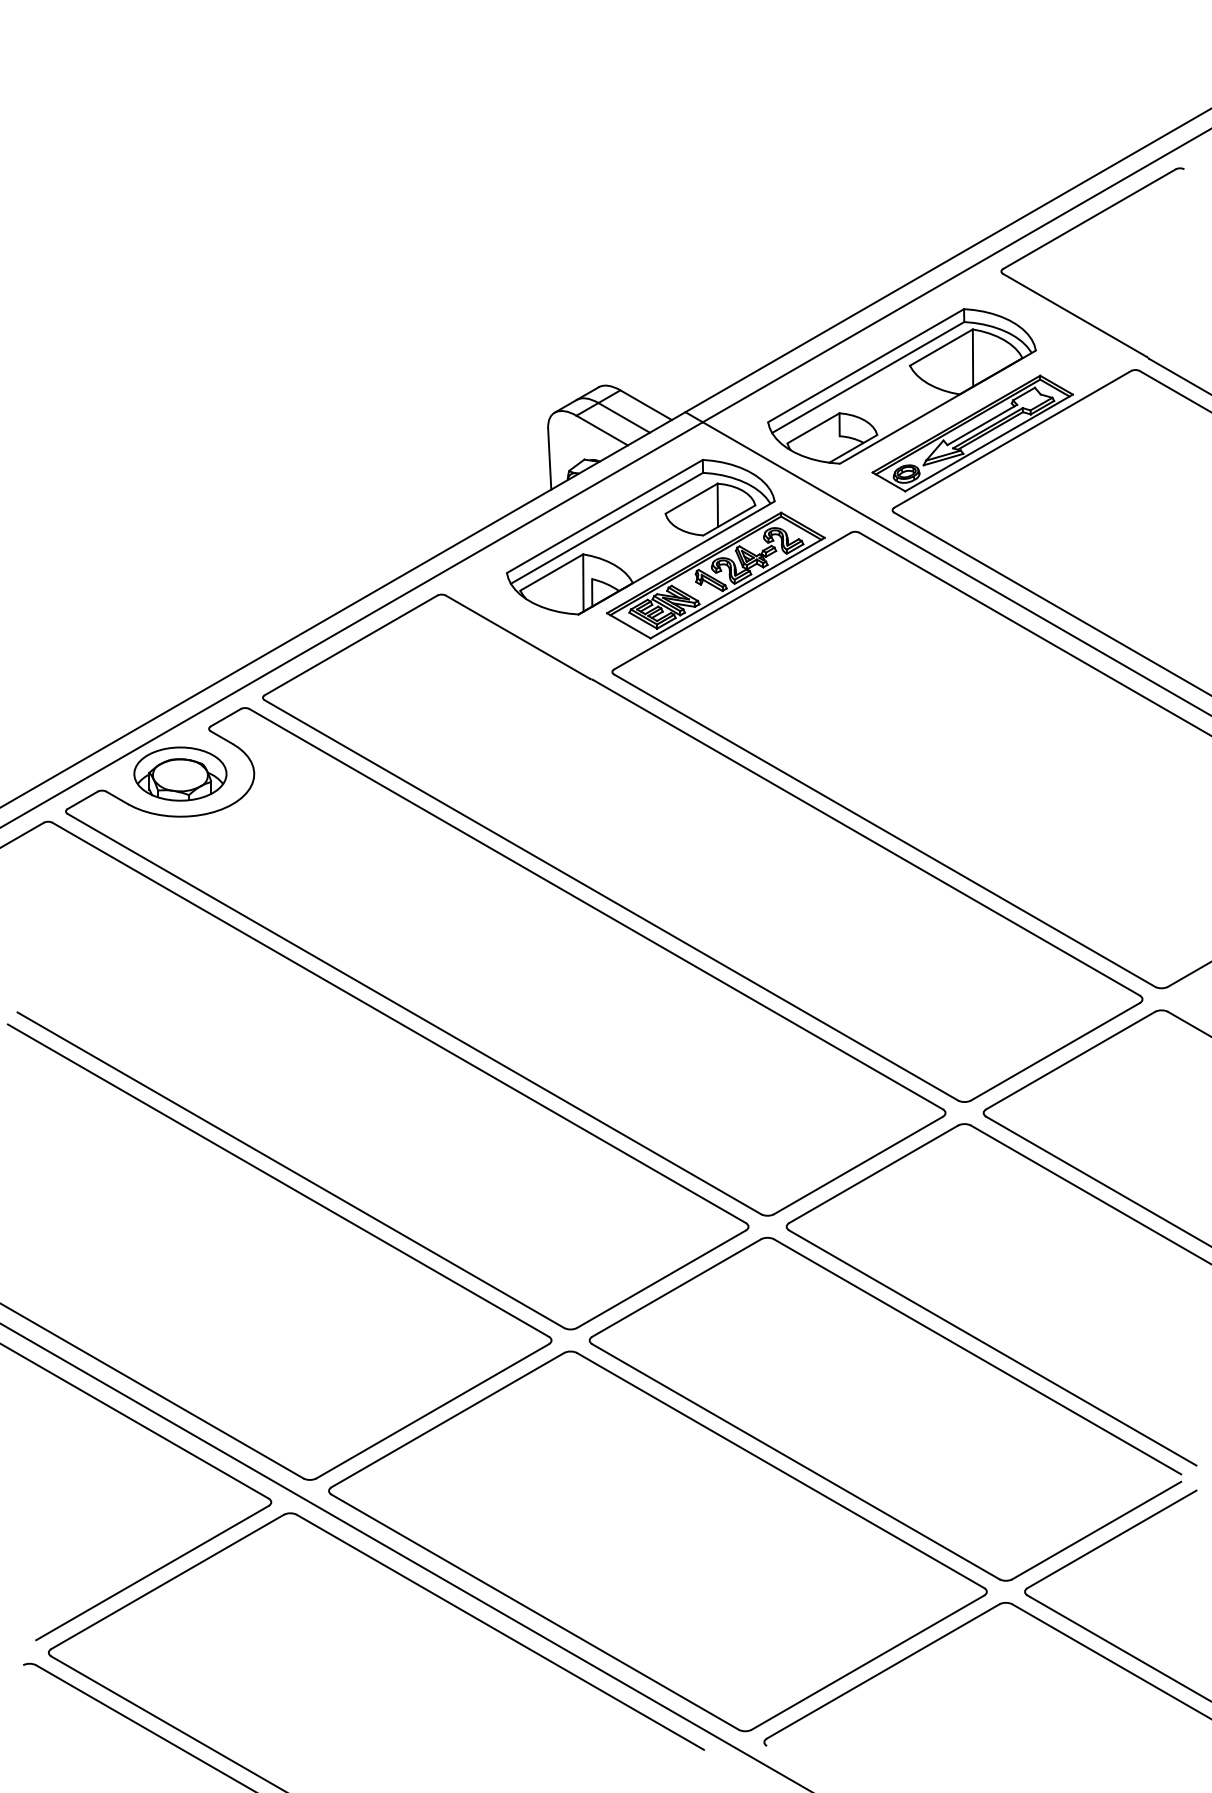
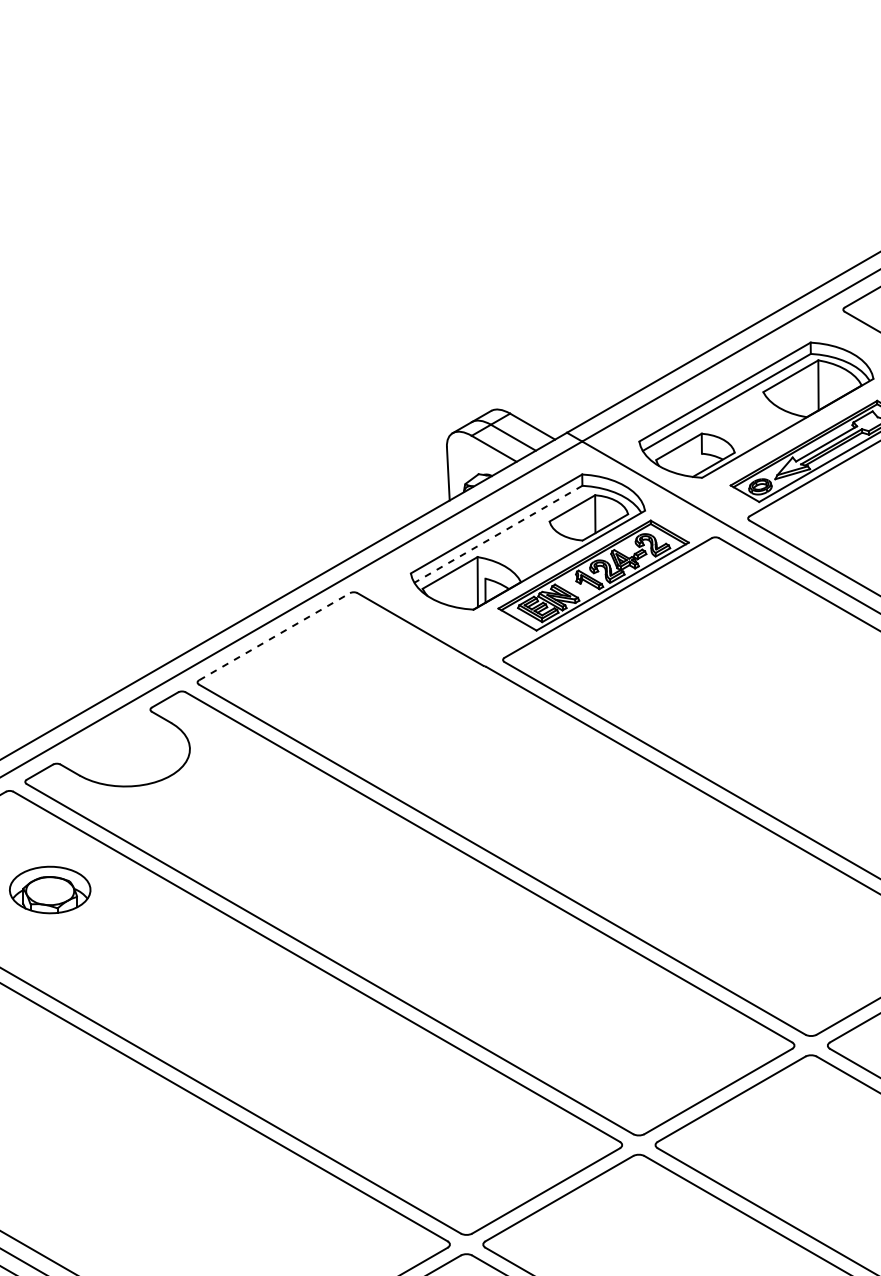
line: (606, 528) -> (497, 534), solid -> dashed
line: (351, 645) -> (274, 636), solid -> dashed
part: (180, 773) -> (50, 889), moved

